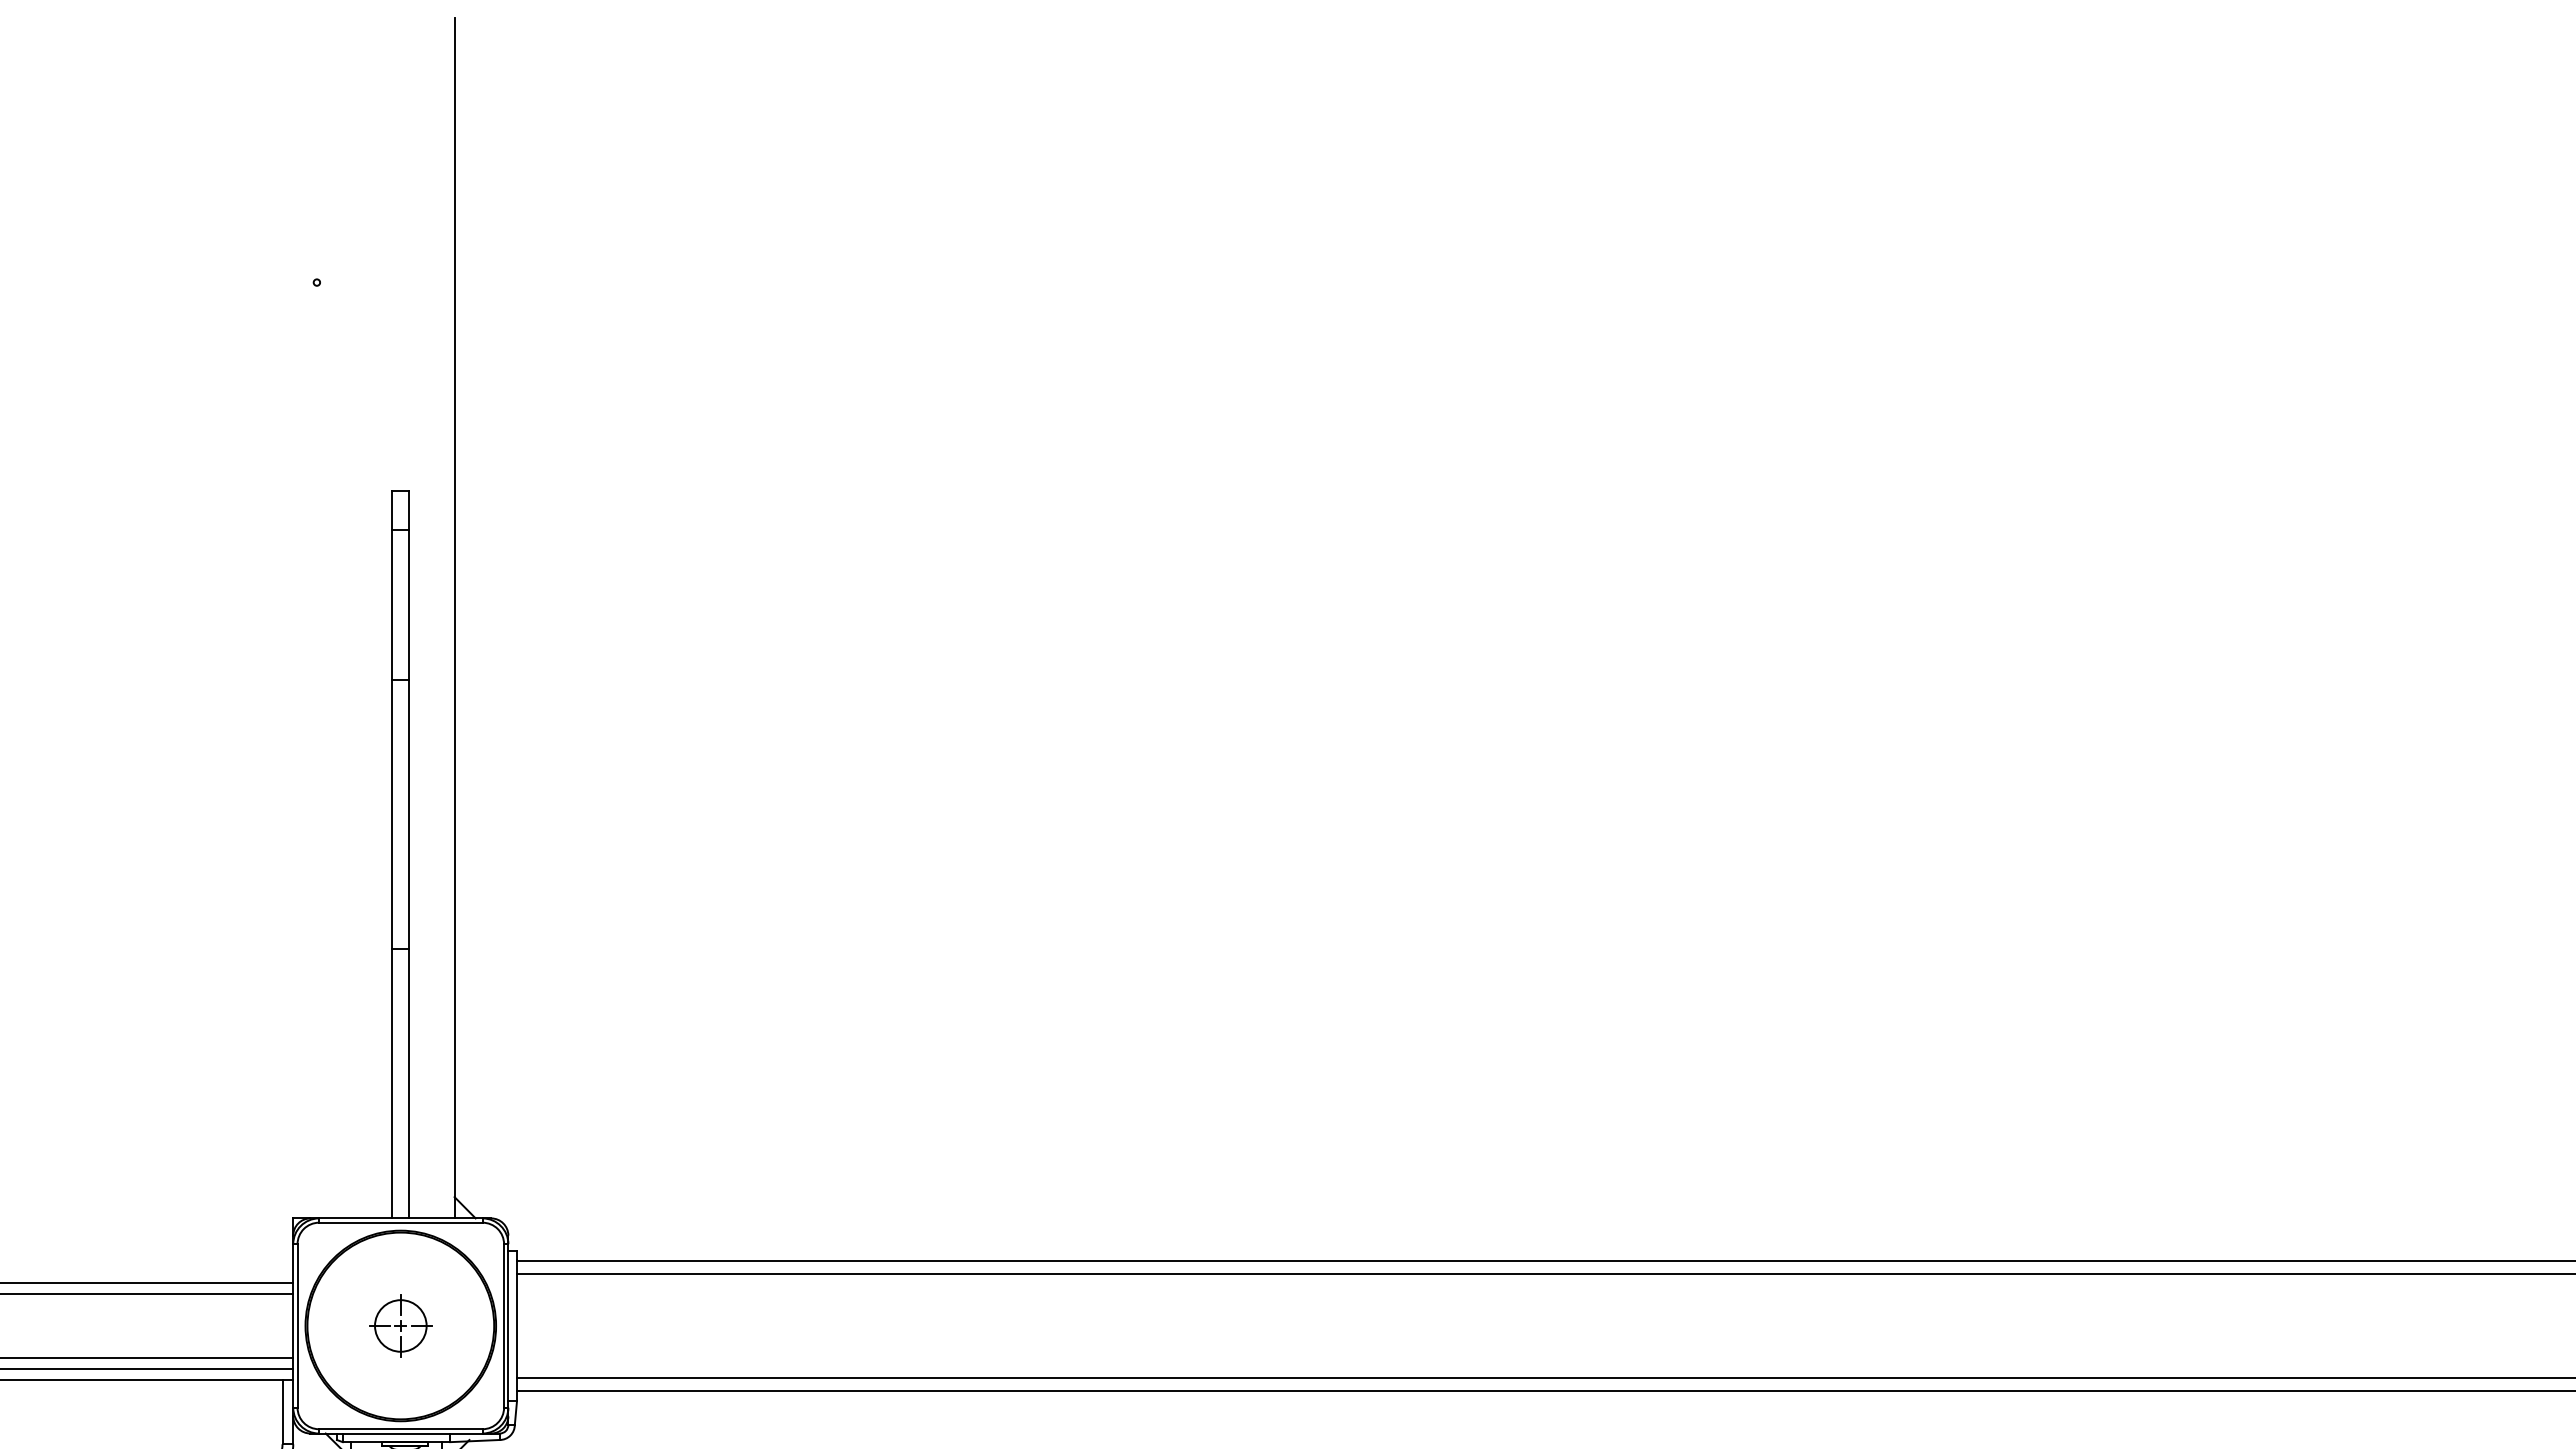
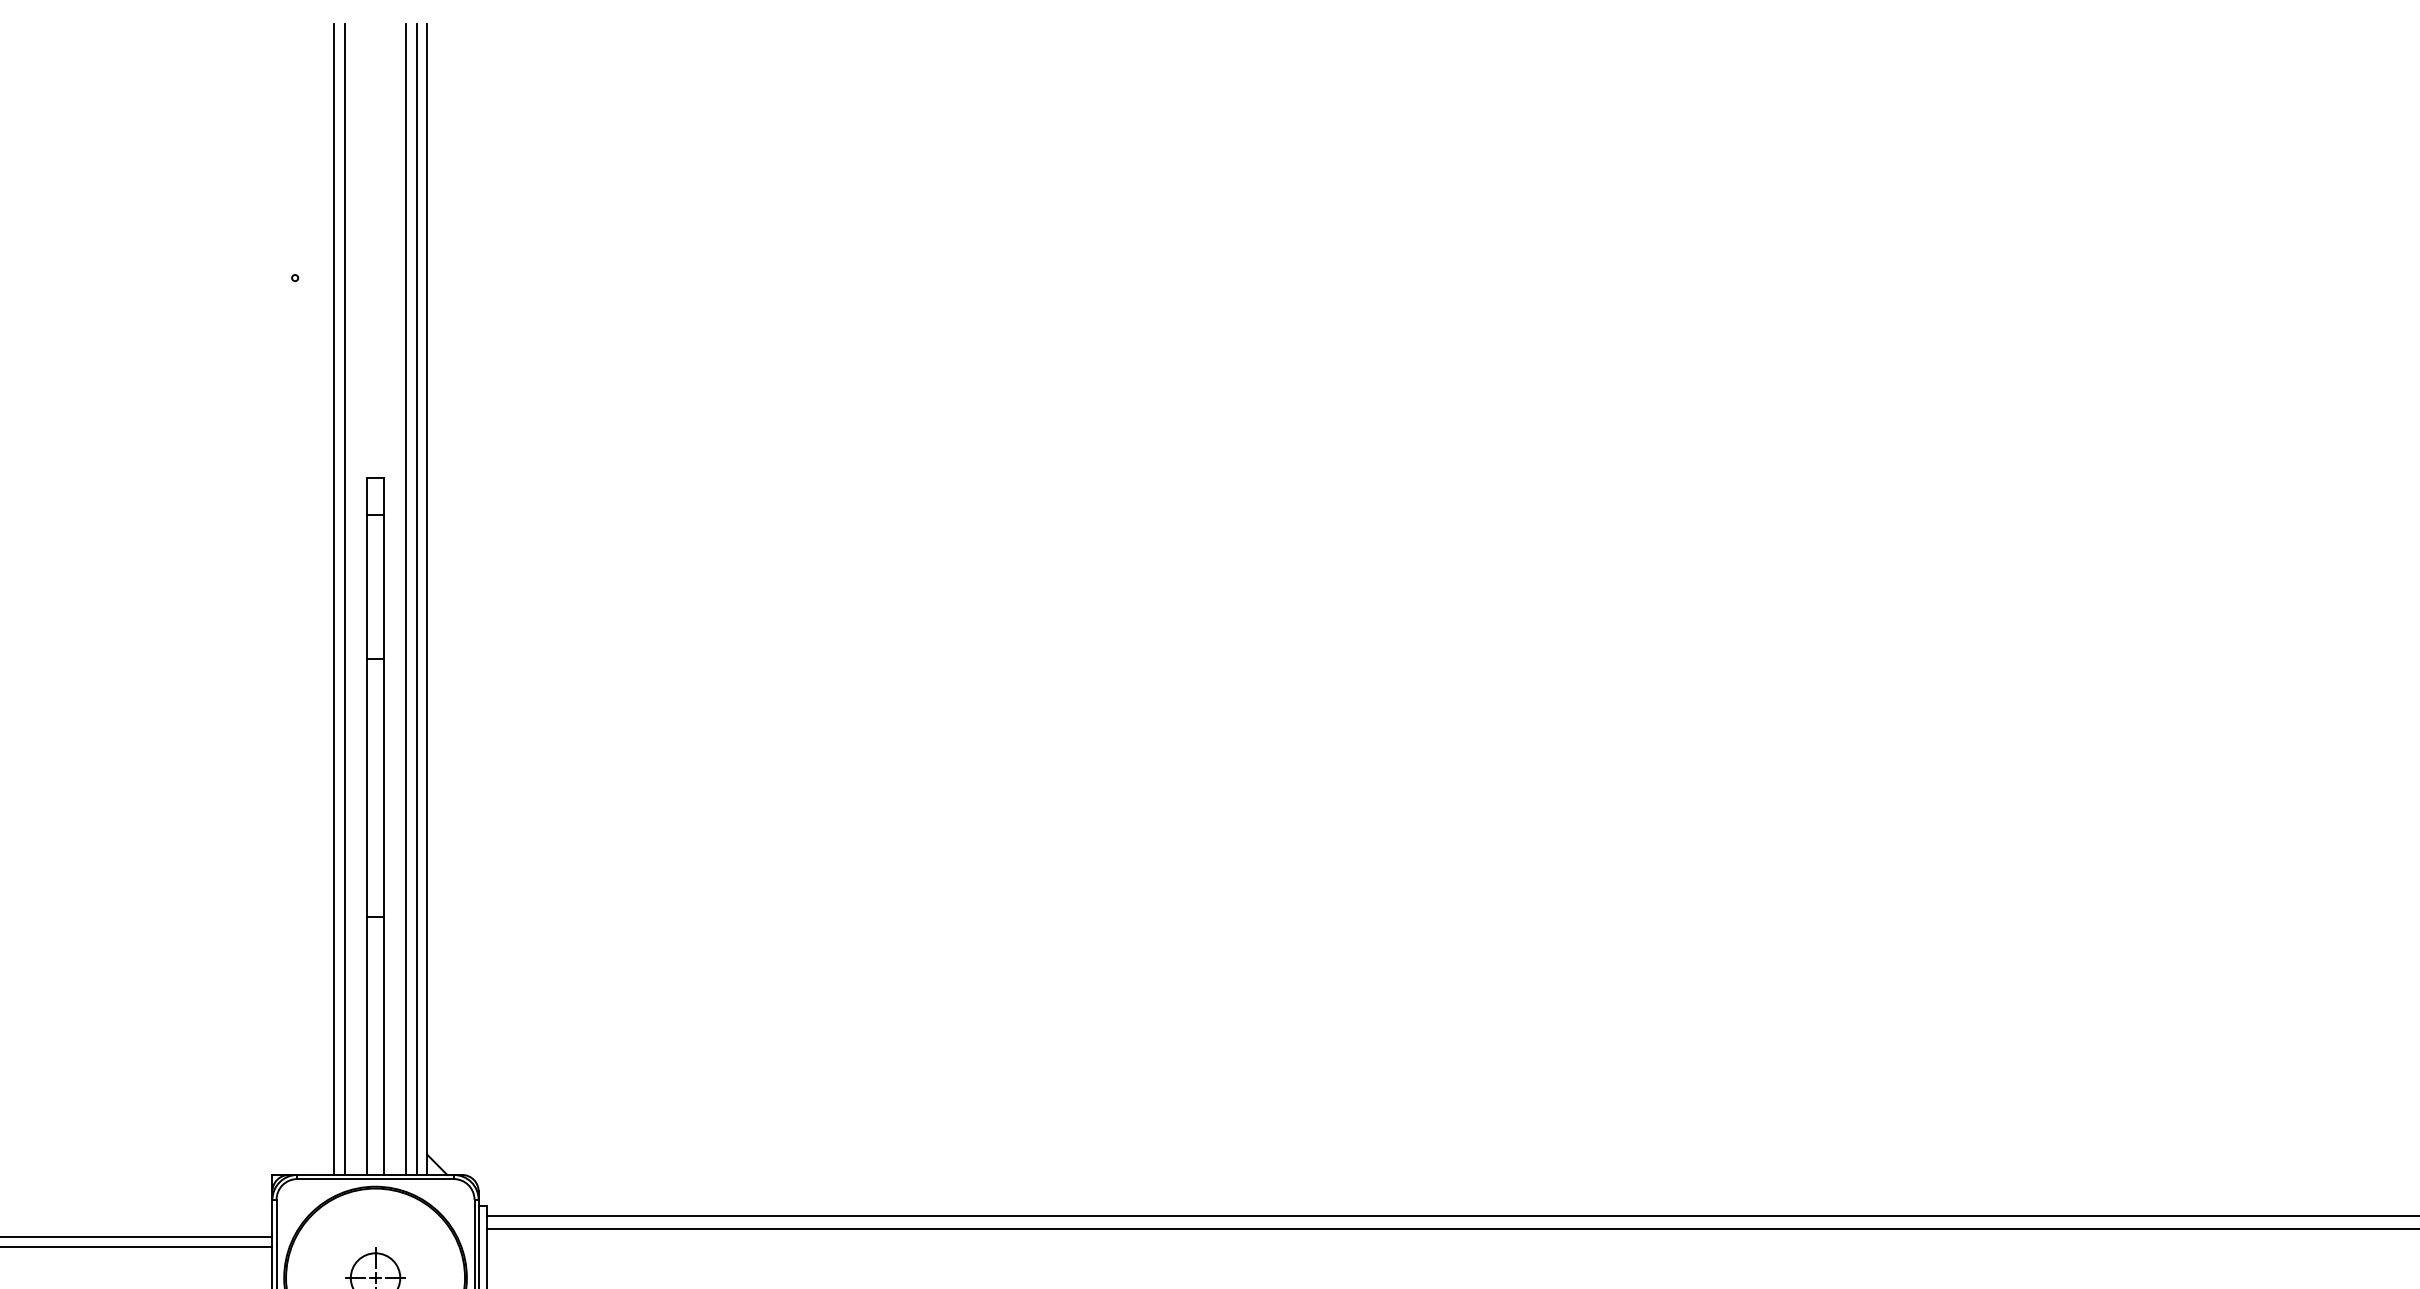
line: (357, 617) -> (334, 599), added
line: (368, 617) -> (344, 599), added
line: (433, 617) -> (406, 599), added
line: (443, 617) -> (416, 599), added

